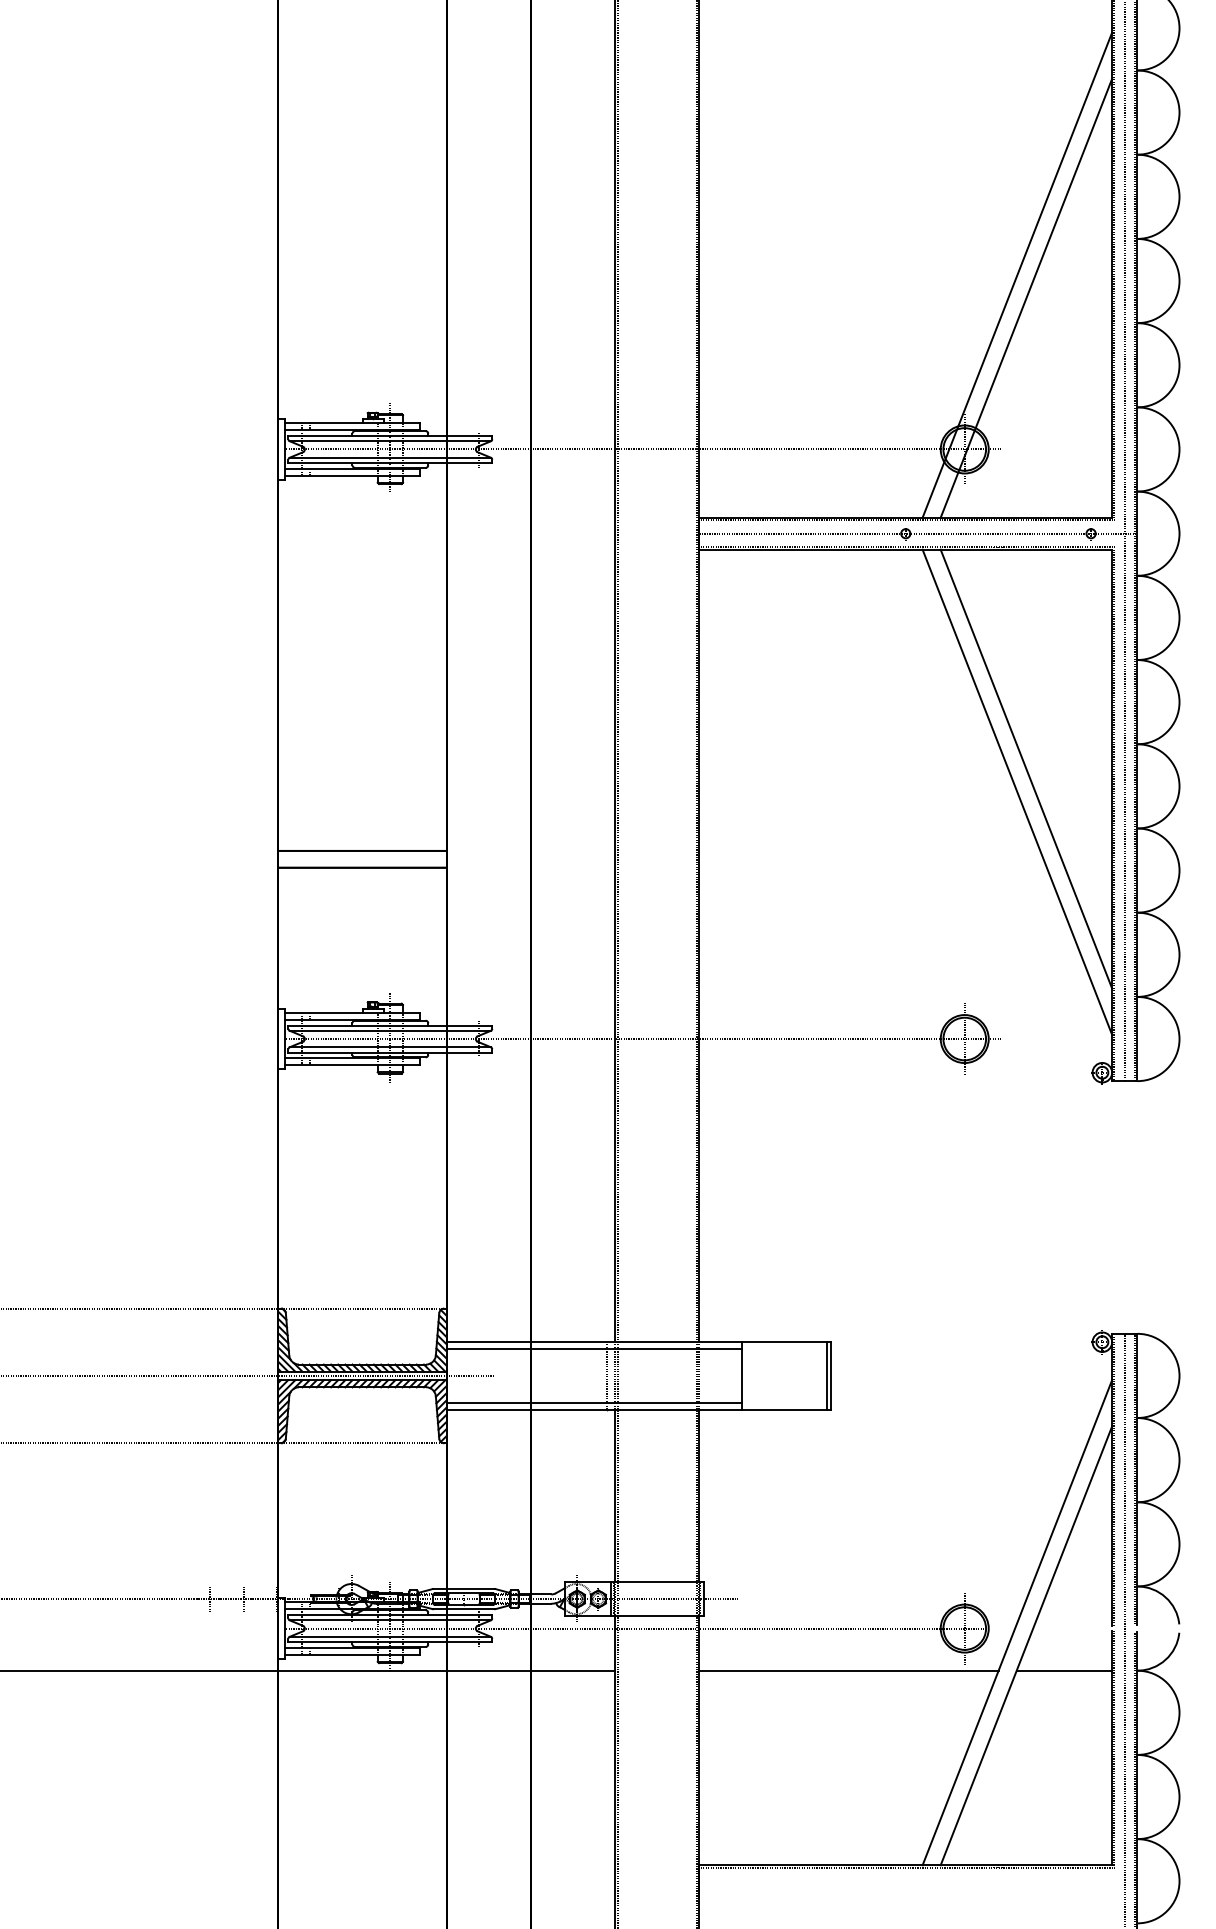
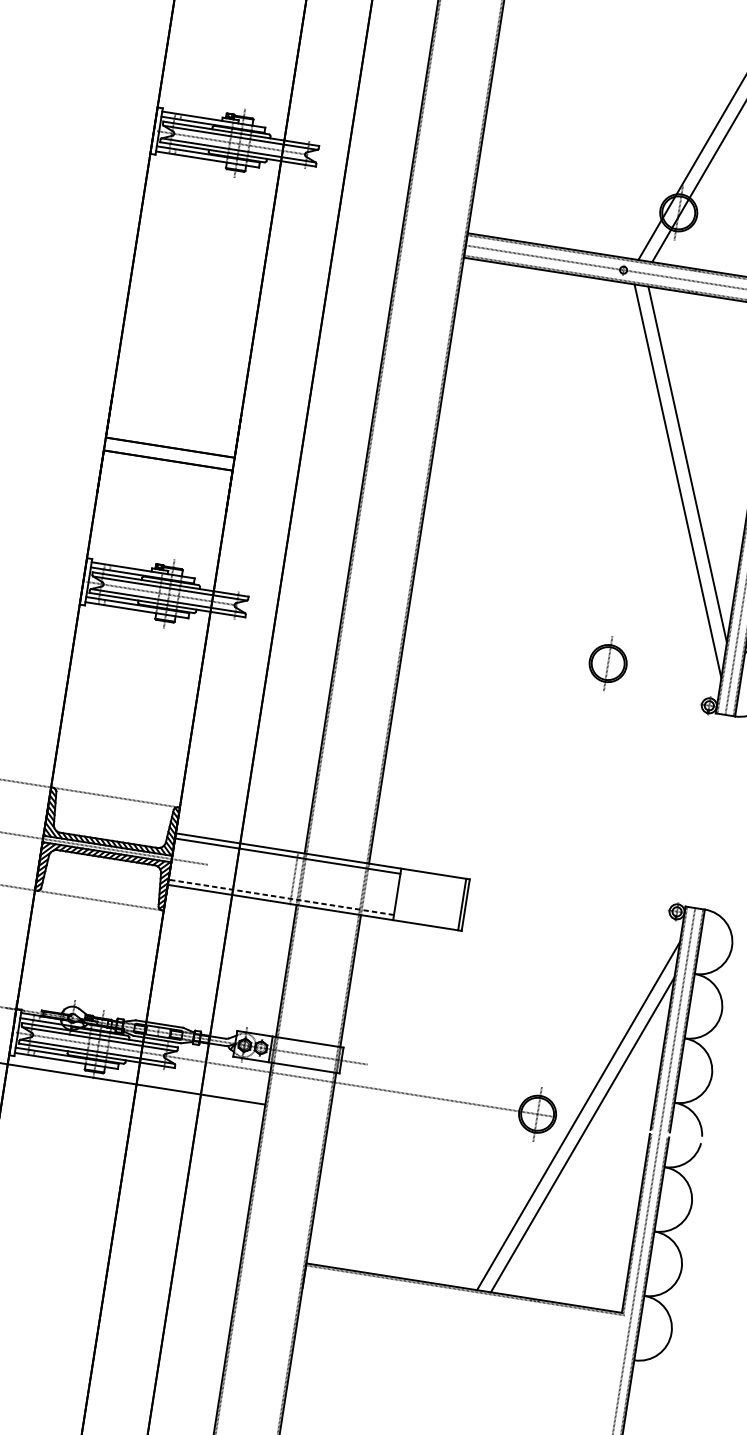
line: (739, 449) -> (506, 185), removed
line: (739, 1039) -> (435, 636), removed
line: (593, 1402) -> (280, 896), solid -> dashed
line: (848, 1670) -> (443, 1132), removed
line: (1064, 1670) -> (608, 1158), removed

